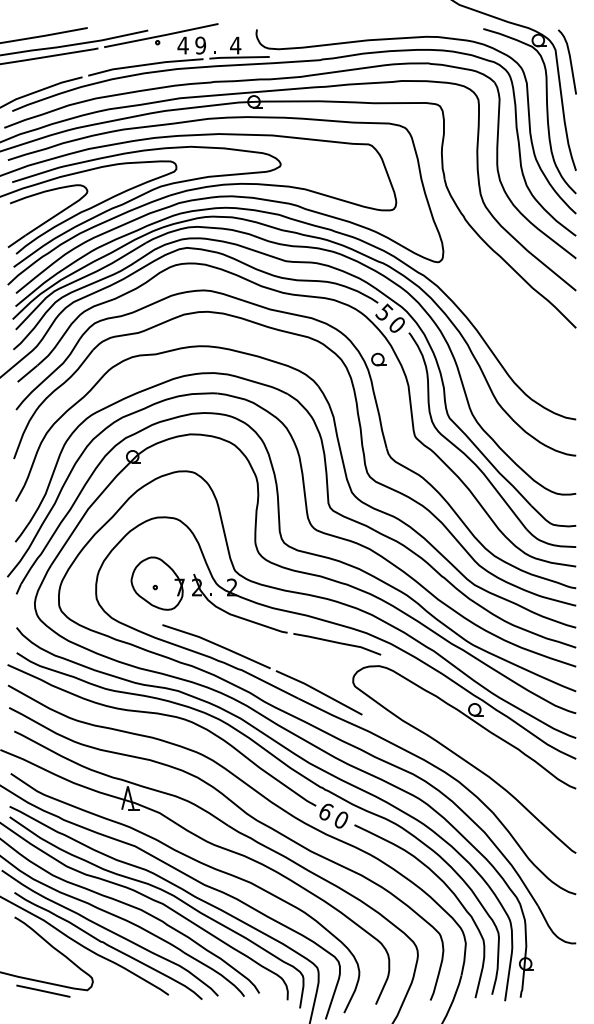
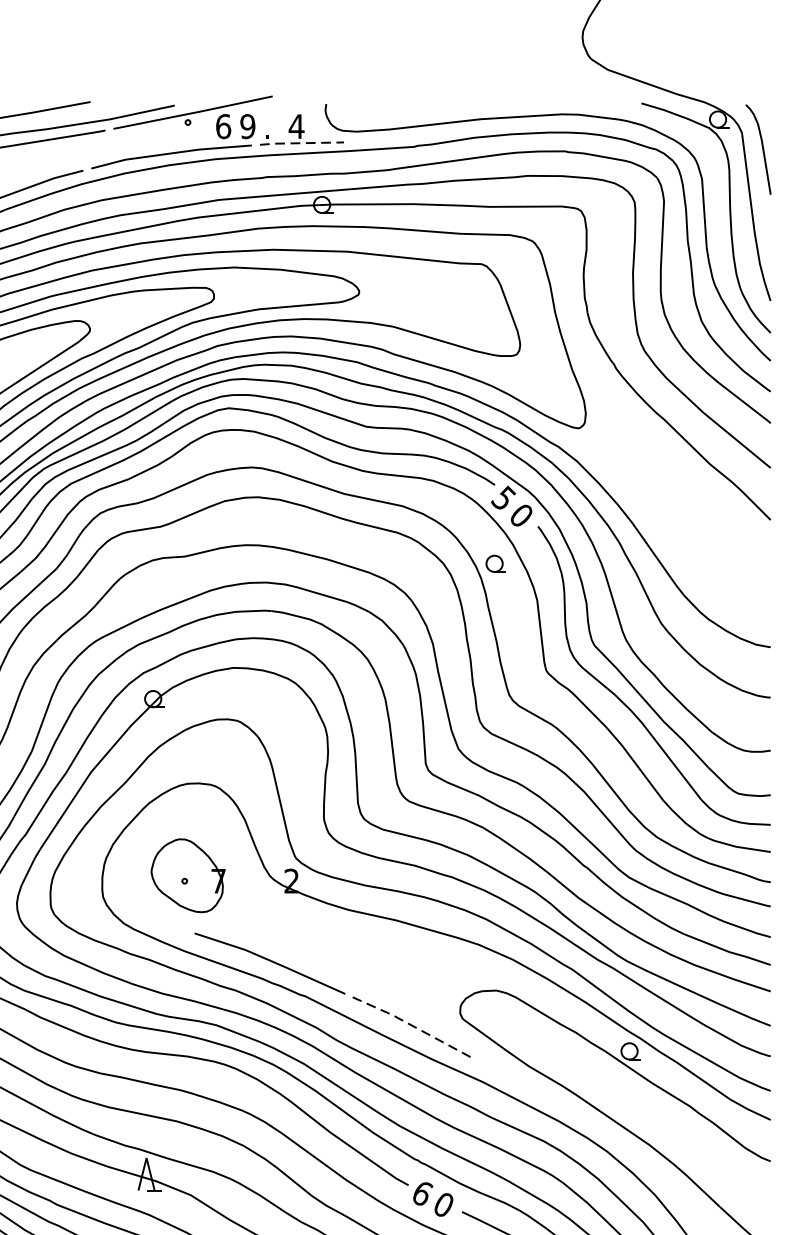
text: (182, 45) -> (222, 126), 4 -> 6
line: (238, 57) -> (300, 143), solid -> dashed
part: (281, 630) -> (360, 941), removed
line: (319, 691) -> (413, 1025), solid -> dashed

